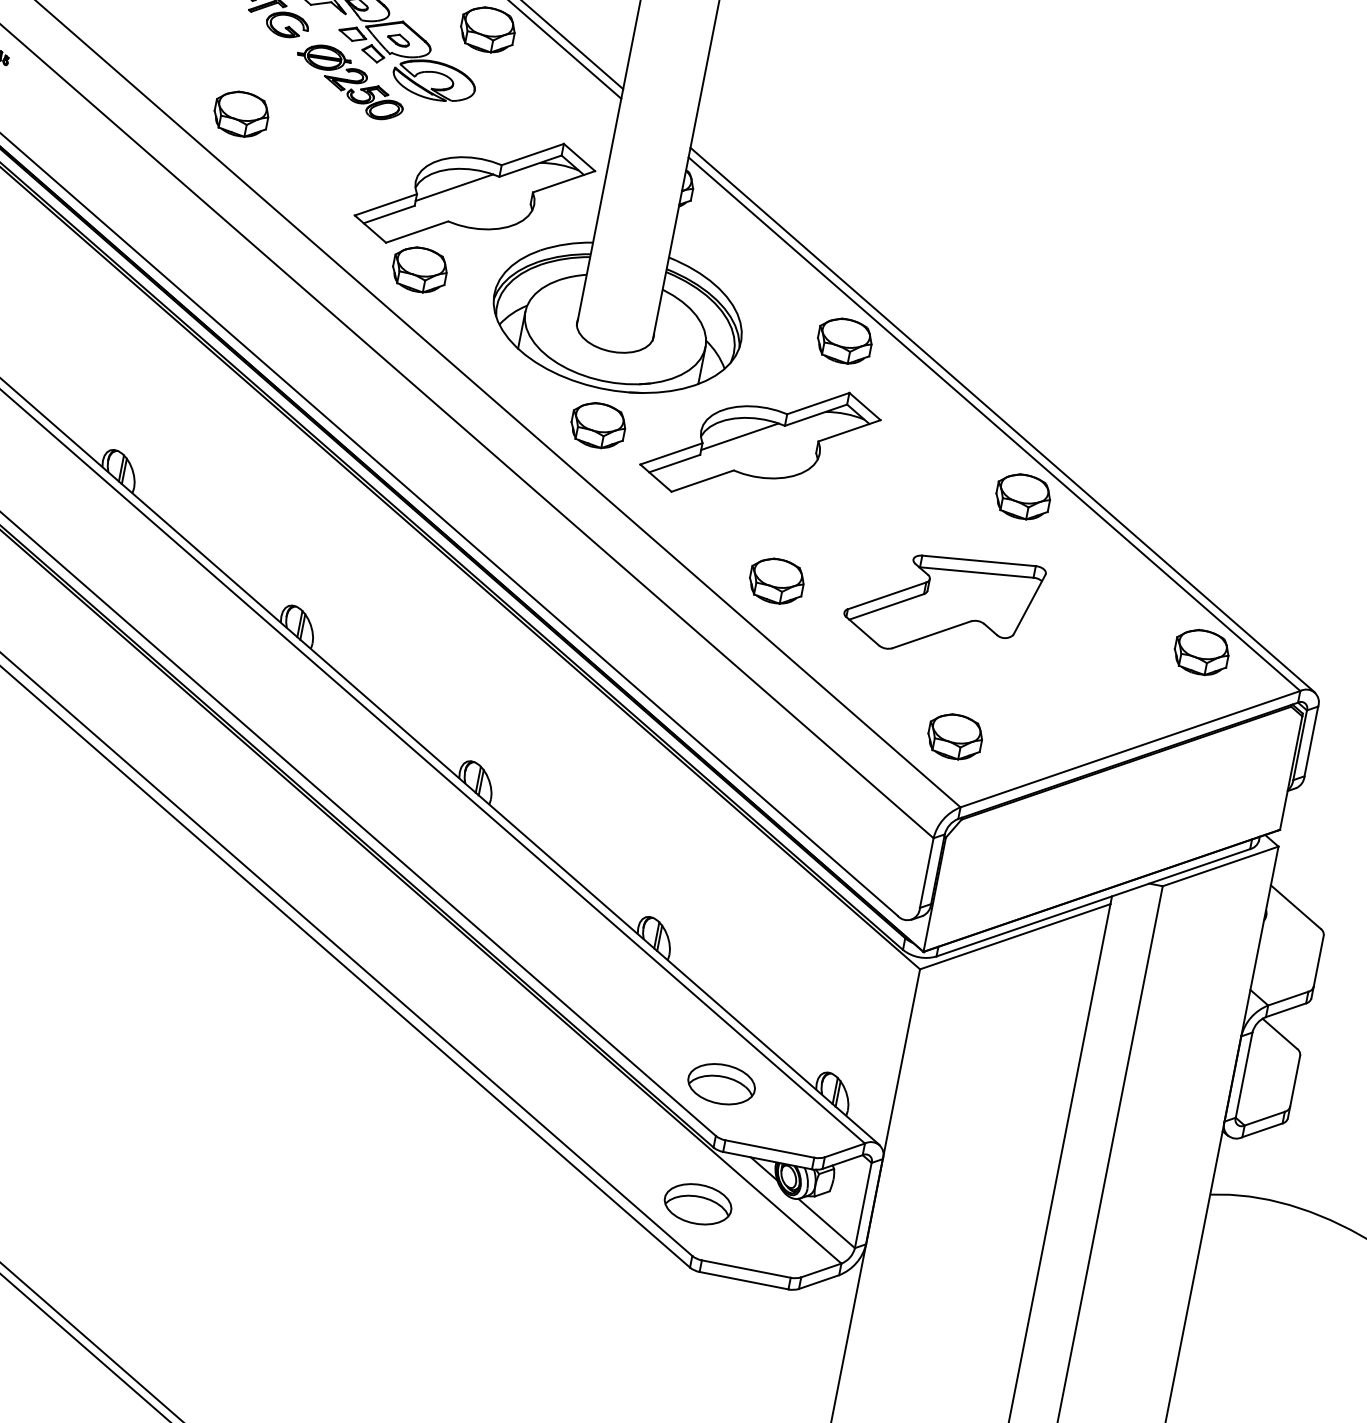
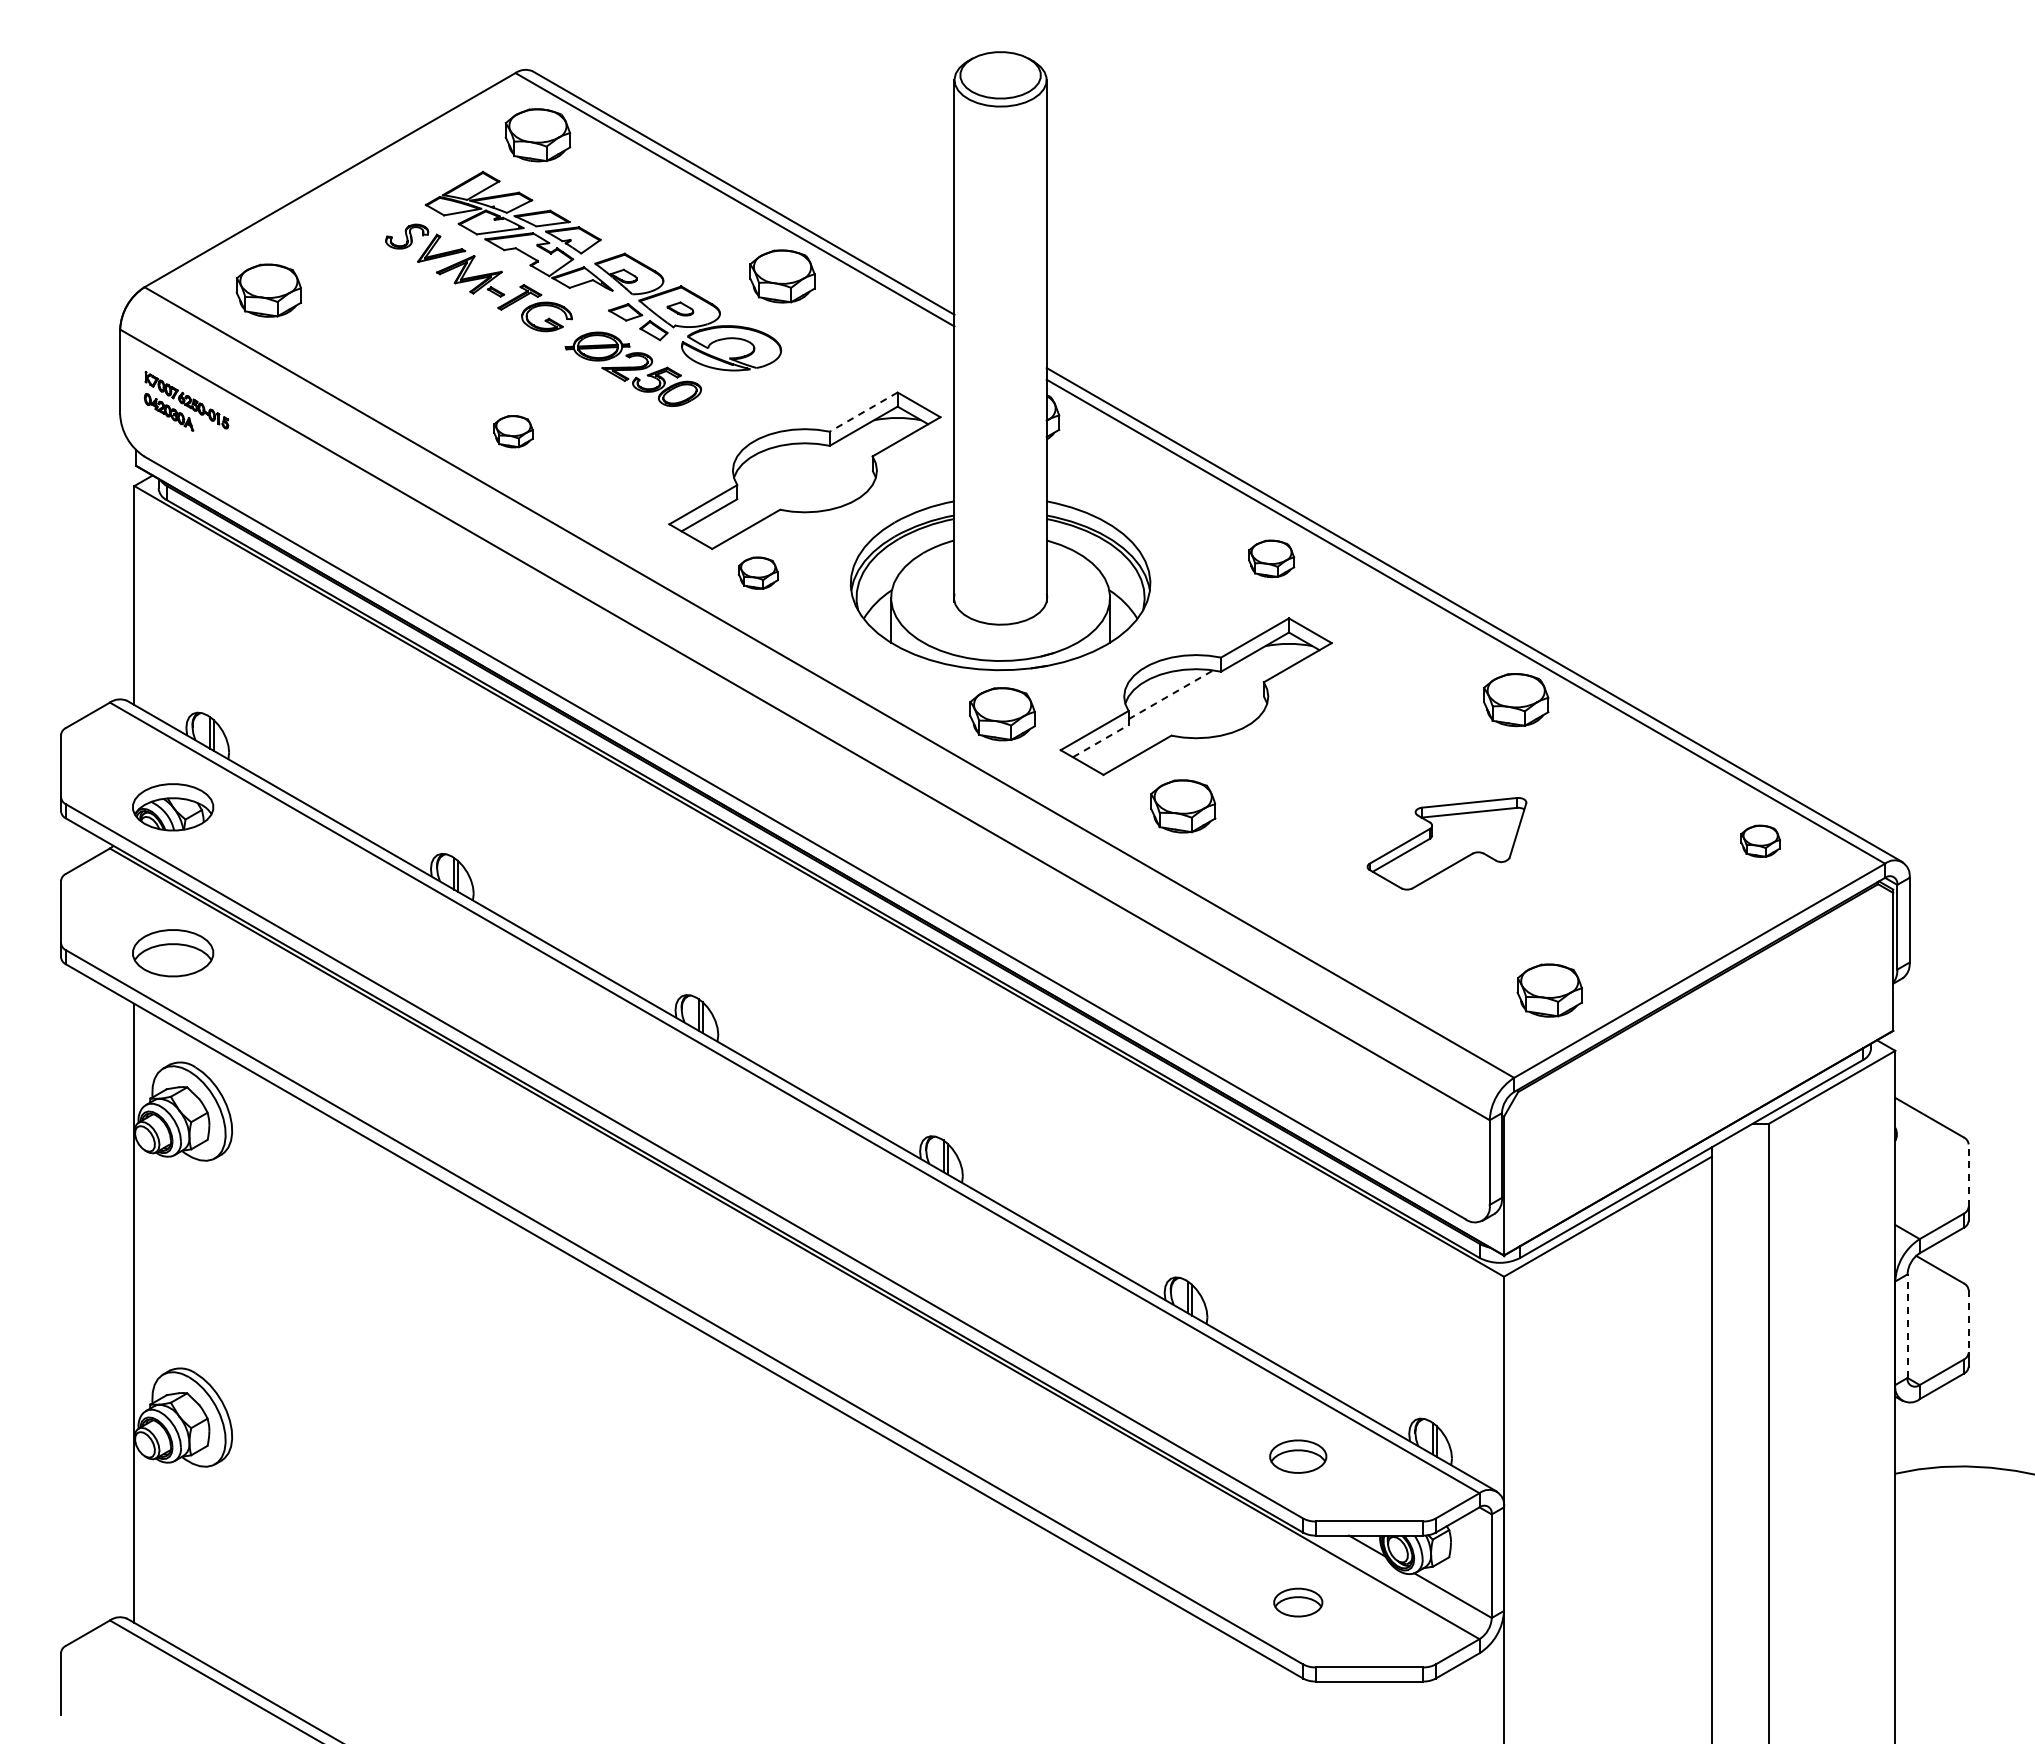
part: (241, 113) -> (513, 431), size x0.6
line: (532, 154) -> (863, 412), solid -> dashed
line: (454, 187) -> (779, 468), removed
part: (420, 270) -> (758, 573), size x0.6
part: (844, 340) -> (1271, 558), size x0.7
line: (739, 436) -> (1170, 694), solid -> dashed
line: (675, 463) -> (1101, 740), solid -> dashed
part: (777, 581) -> (1183, 806), moved
part: (942, 603) -> (1446, 843), size x0.7
part: (1201, 652) -> (1760, 841), size x0.6
part: (955, 736) -> (1549, 990), moved
line: (1318, 961) -> (1968, 1175), solid -> dashed
line: (1244, 1075) -> (1907, 1326), solid -> dashed
line: (1295, 1081) -> (1968, 1321), solid -> dashed
part: (721, 1084) -> (1298, 1456), size x0.7
part: (698, 1204) -> (1298, 1602), size x0.6

